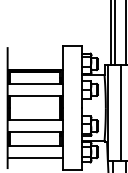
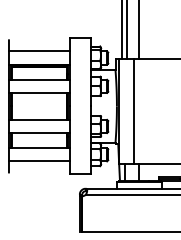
line: (34, 58) -> (38, 51), added

